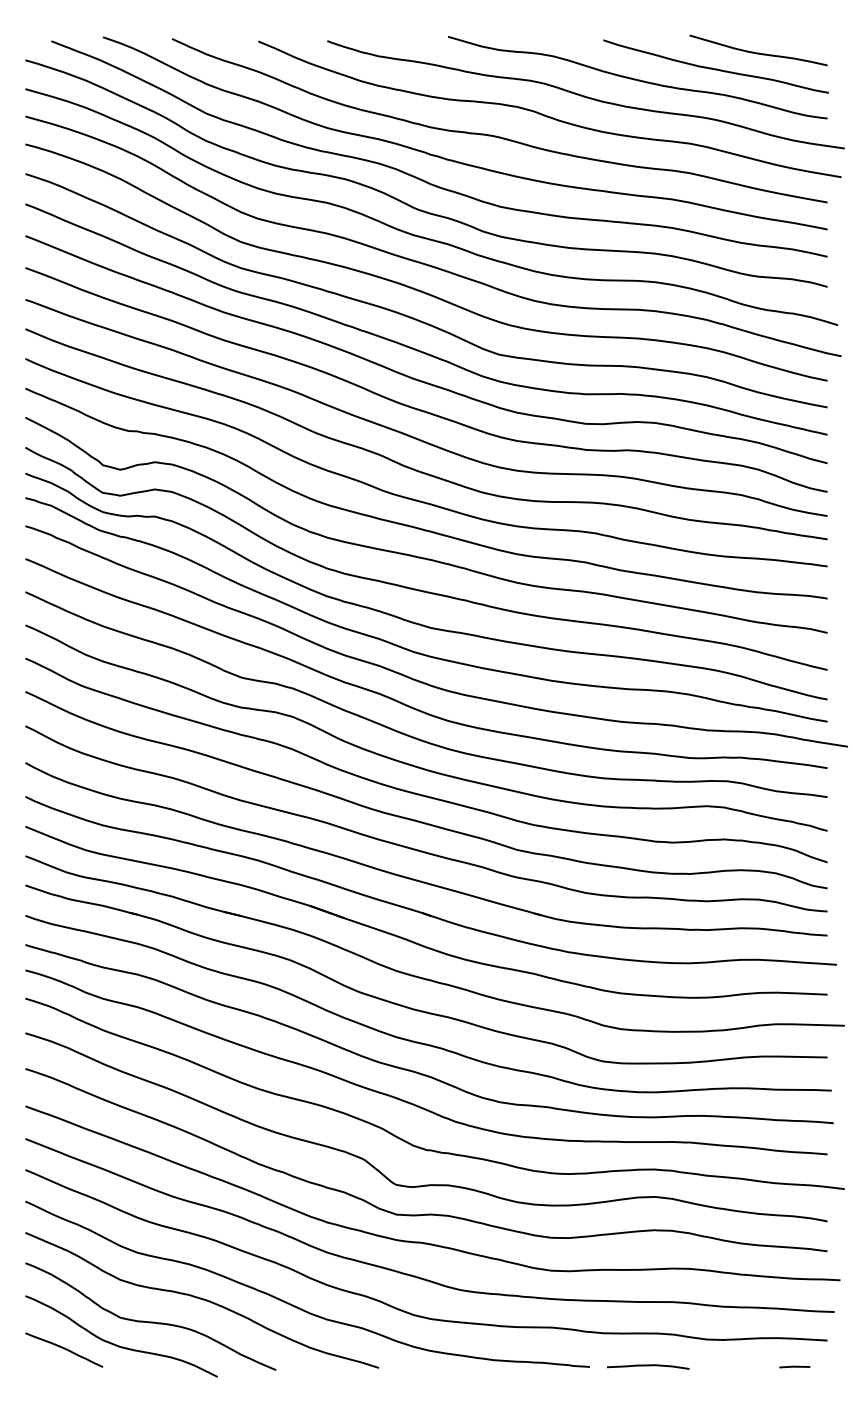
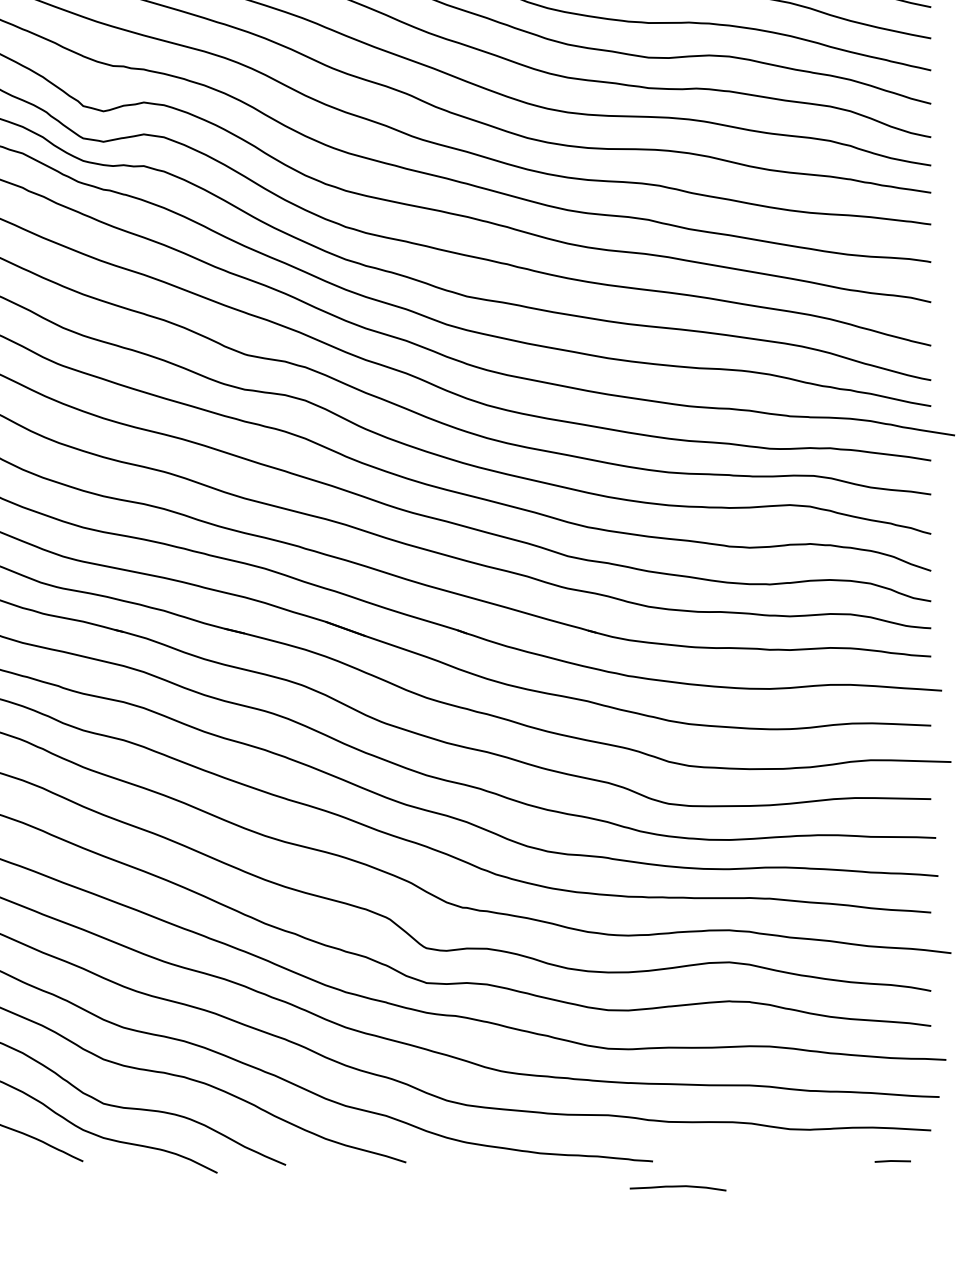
curve: (648, 1366) -> (678, 1187), moved

